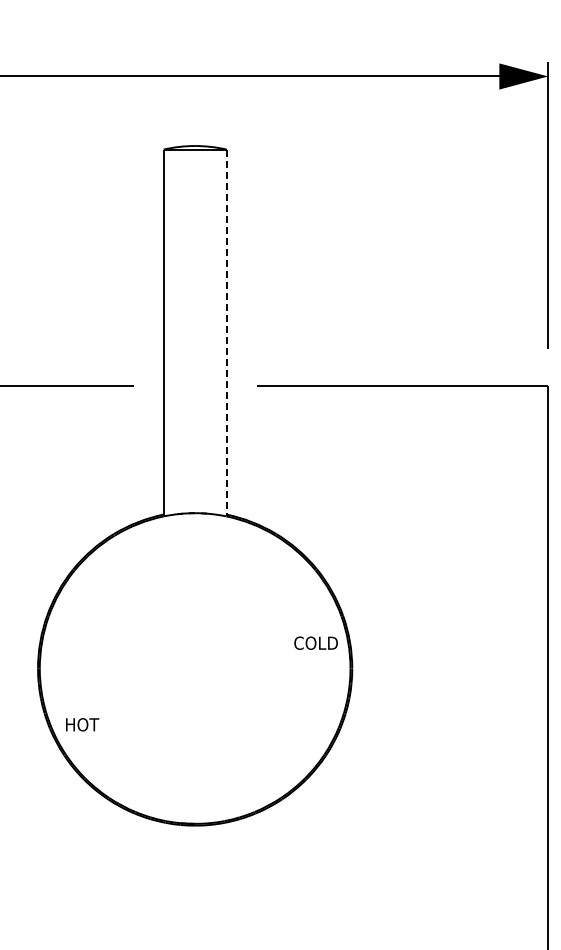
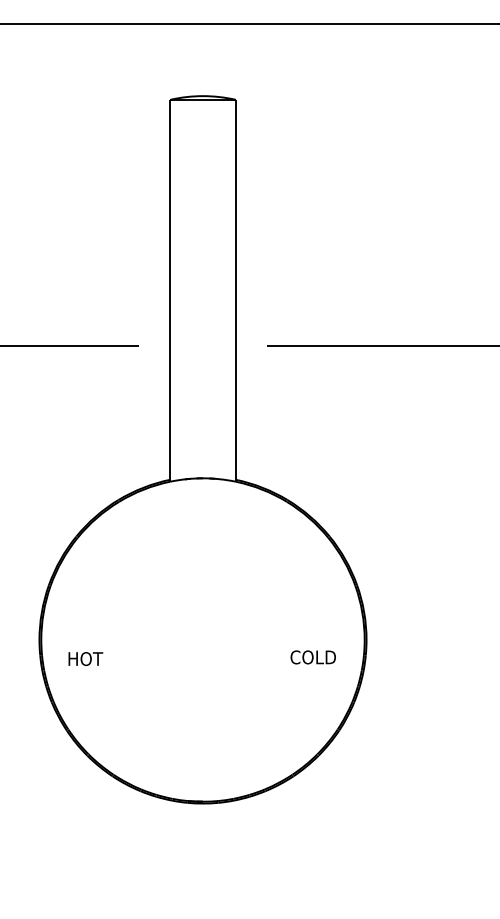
line: (226, 333) -> (235, 291), dashed -> solid
text: (315, 642) -> (312, 656), moved
text: (82, 724) -> (85, 658), moved

